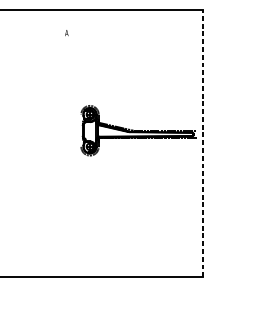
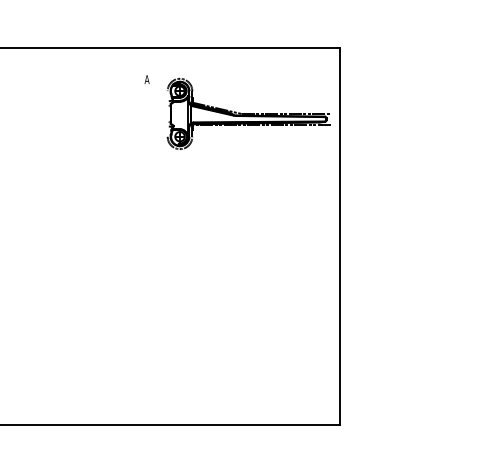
part: (138, 130) -> (248, 113), moved
line: (202, 143) -> (339, 236), dashed -> solid

